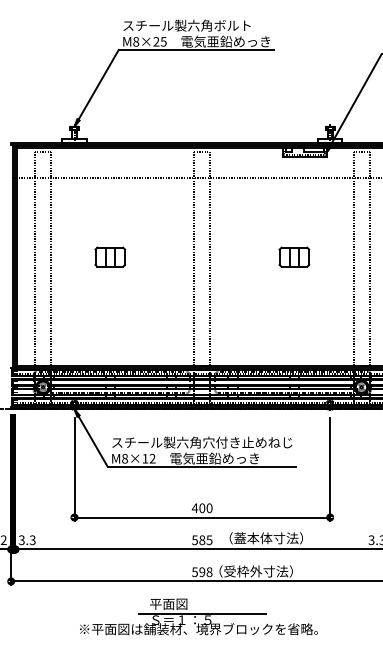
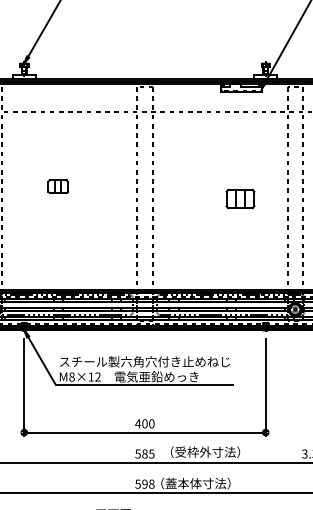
part: (110, 256) -> (58, 186), size x0.7
part: (294, 256) -> (240, 198), moved
text: (253, 538) -> (193, 452), （蓋本体寸法） -> （受枠外寸法）
text: (243, 571) -> (183, 483), （受枠外寸法） -> （蓋本体寸法）

